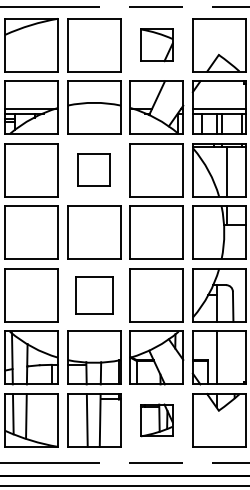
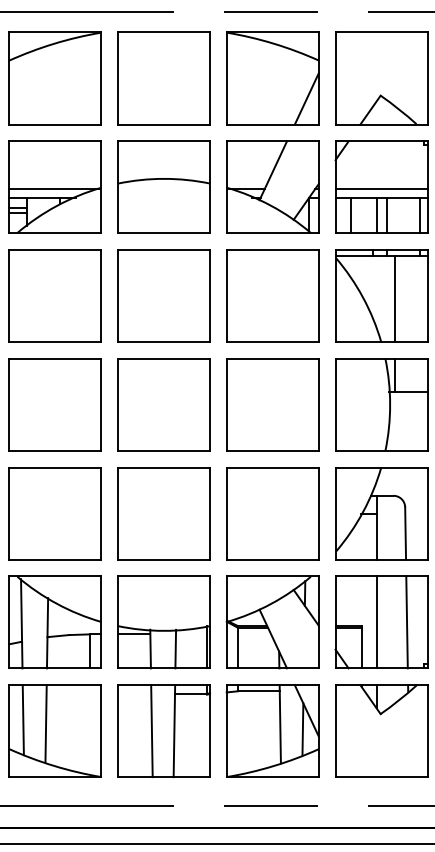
part: (156, 45) -> (272, 79), size x1.67
part: (94, 170) -> (164, 296), size x1.67
part: (94, 295) -> (164, 513), size x1.43
line: (233, 357) -> (406, 621), added
part: (156, 420) -> (272, 731), size x1.67

